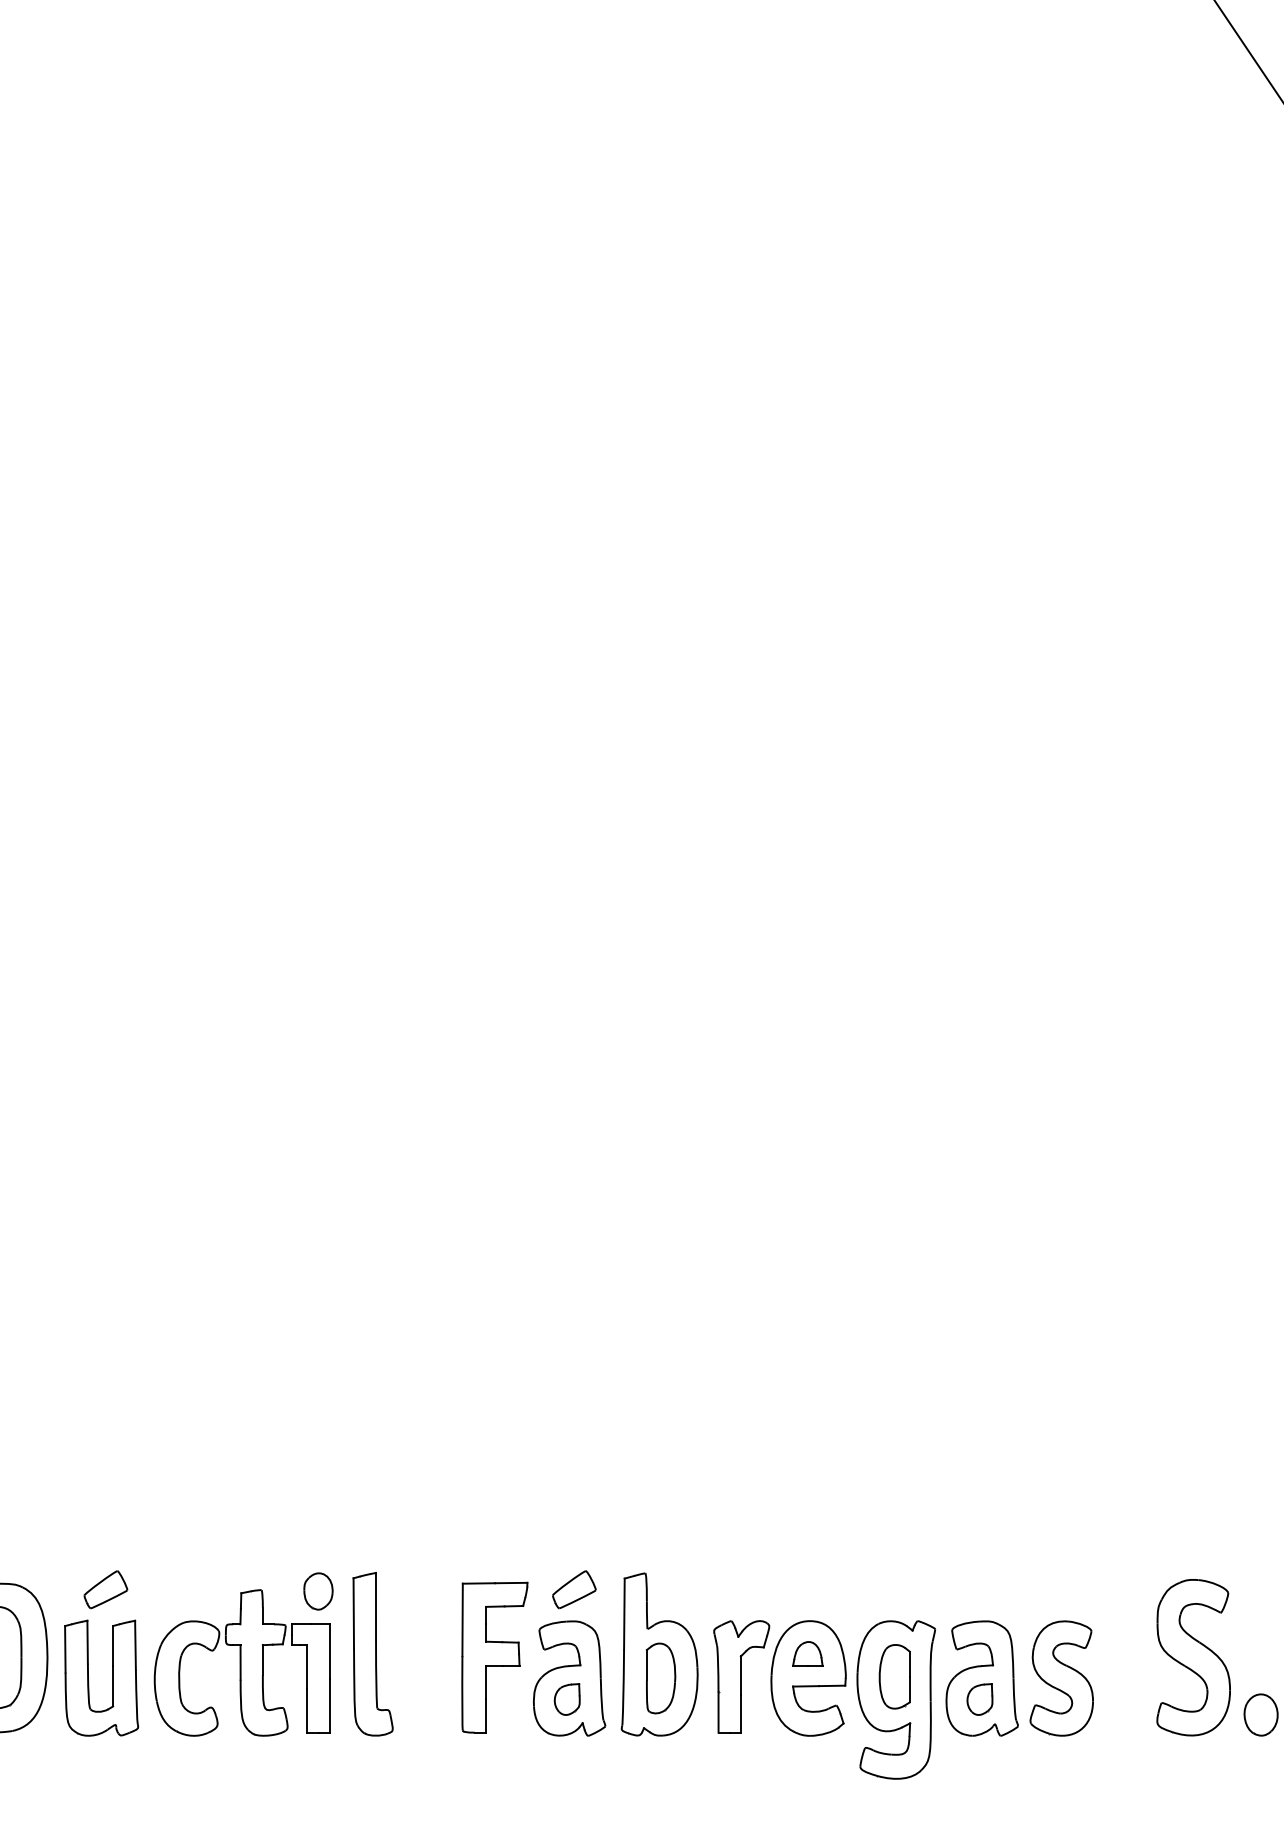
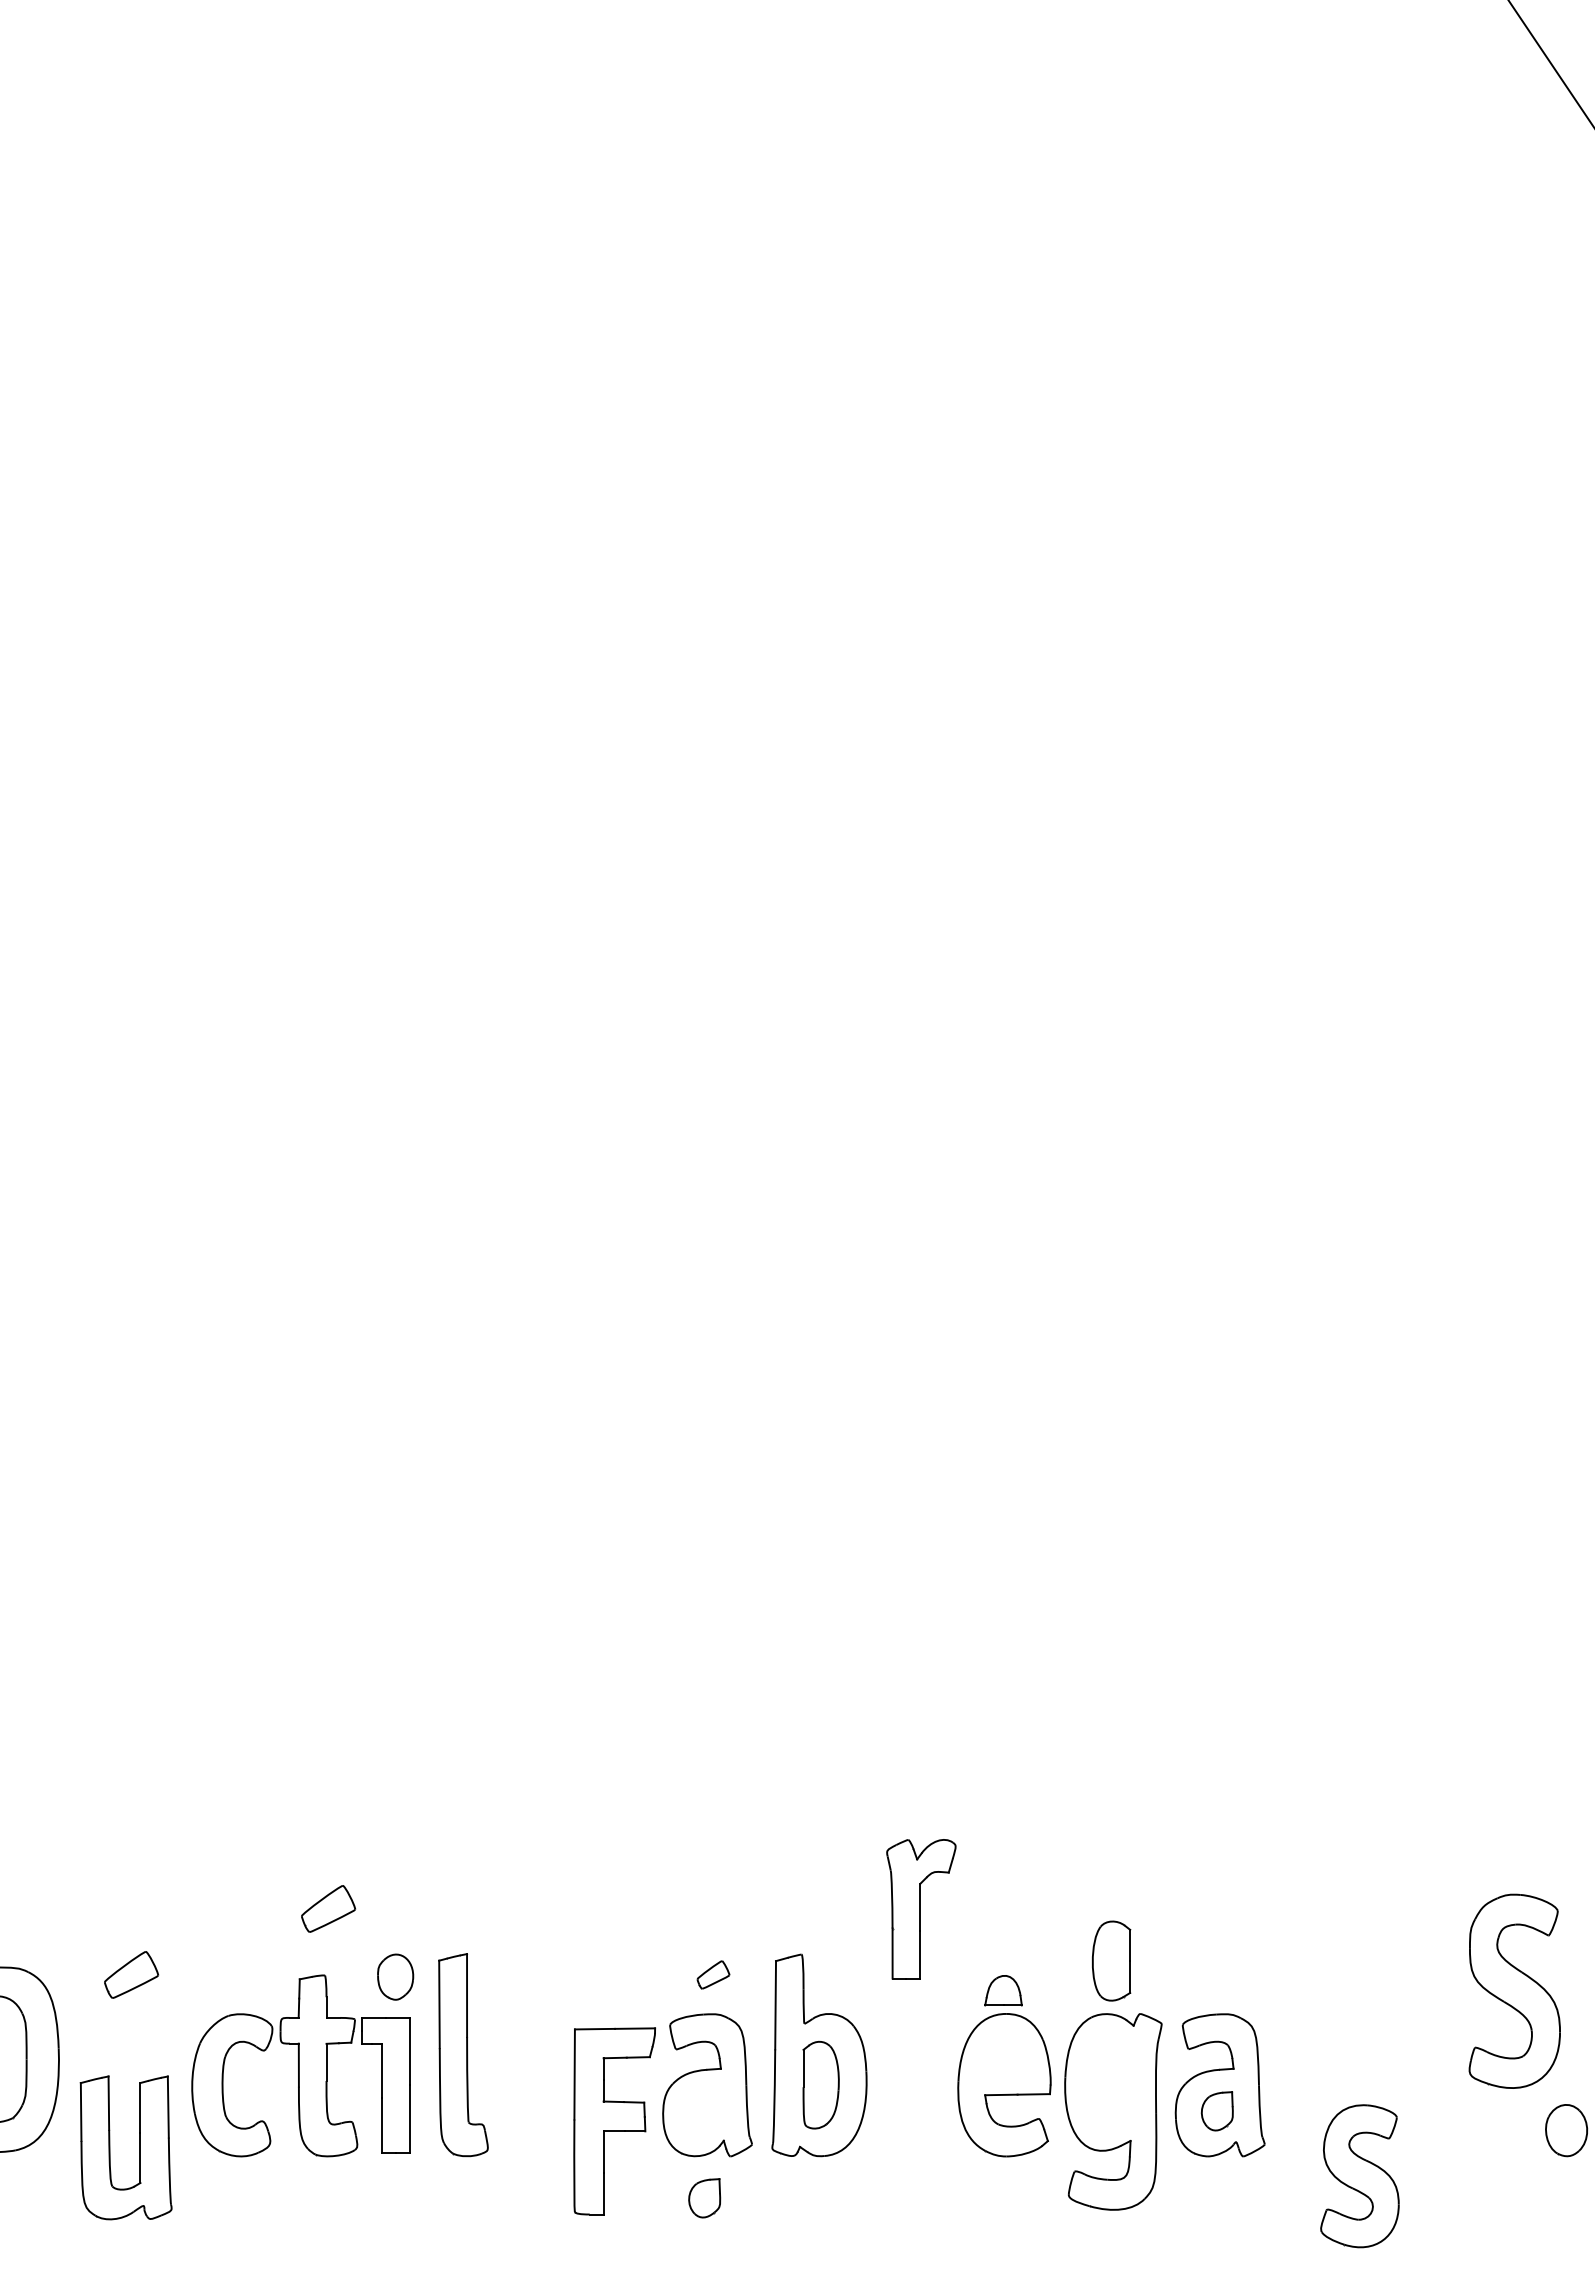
part: (264, 1536) -> (328, 1908), added
part: (574, 1589) -> (713, 1974), size x0.6
part: (807, 1653) -> (1003, 1990), moved
part: (494, 1657) -> (614, 2121), moved
part: (1193, 1657) -> (1514, 1990), moved
part: (894, 1676) -> (1111, 1960), moved
part: (112, 1677) -> (139, 2147), moved
part: (741, 1677) -> (921, 1909), moved
part: (1061, 1678) -> (1359, 2176), moved
part: (567, 1699) -> (704, 2198), moved

